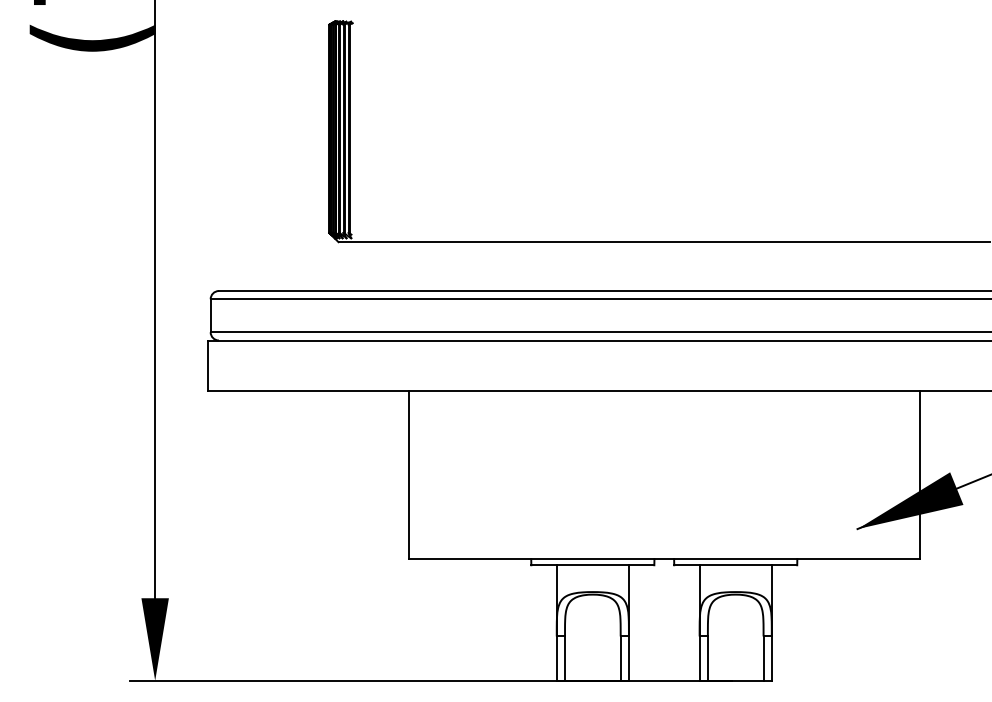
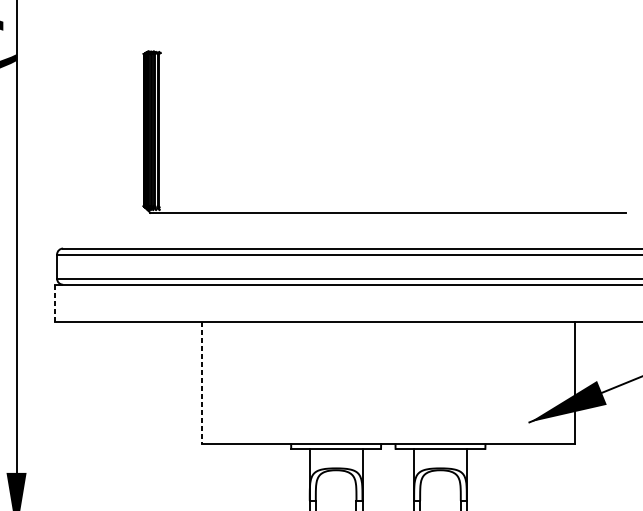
line: (207, 366) -> (54, 303), solid -> dashed
line: (408, 475) -> (201, 383), solid -> dashed

